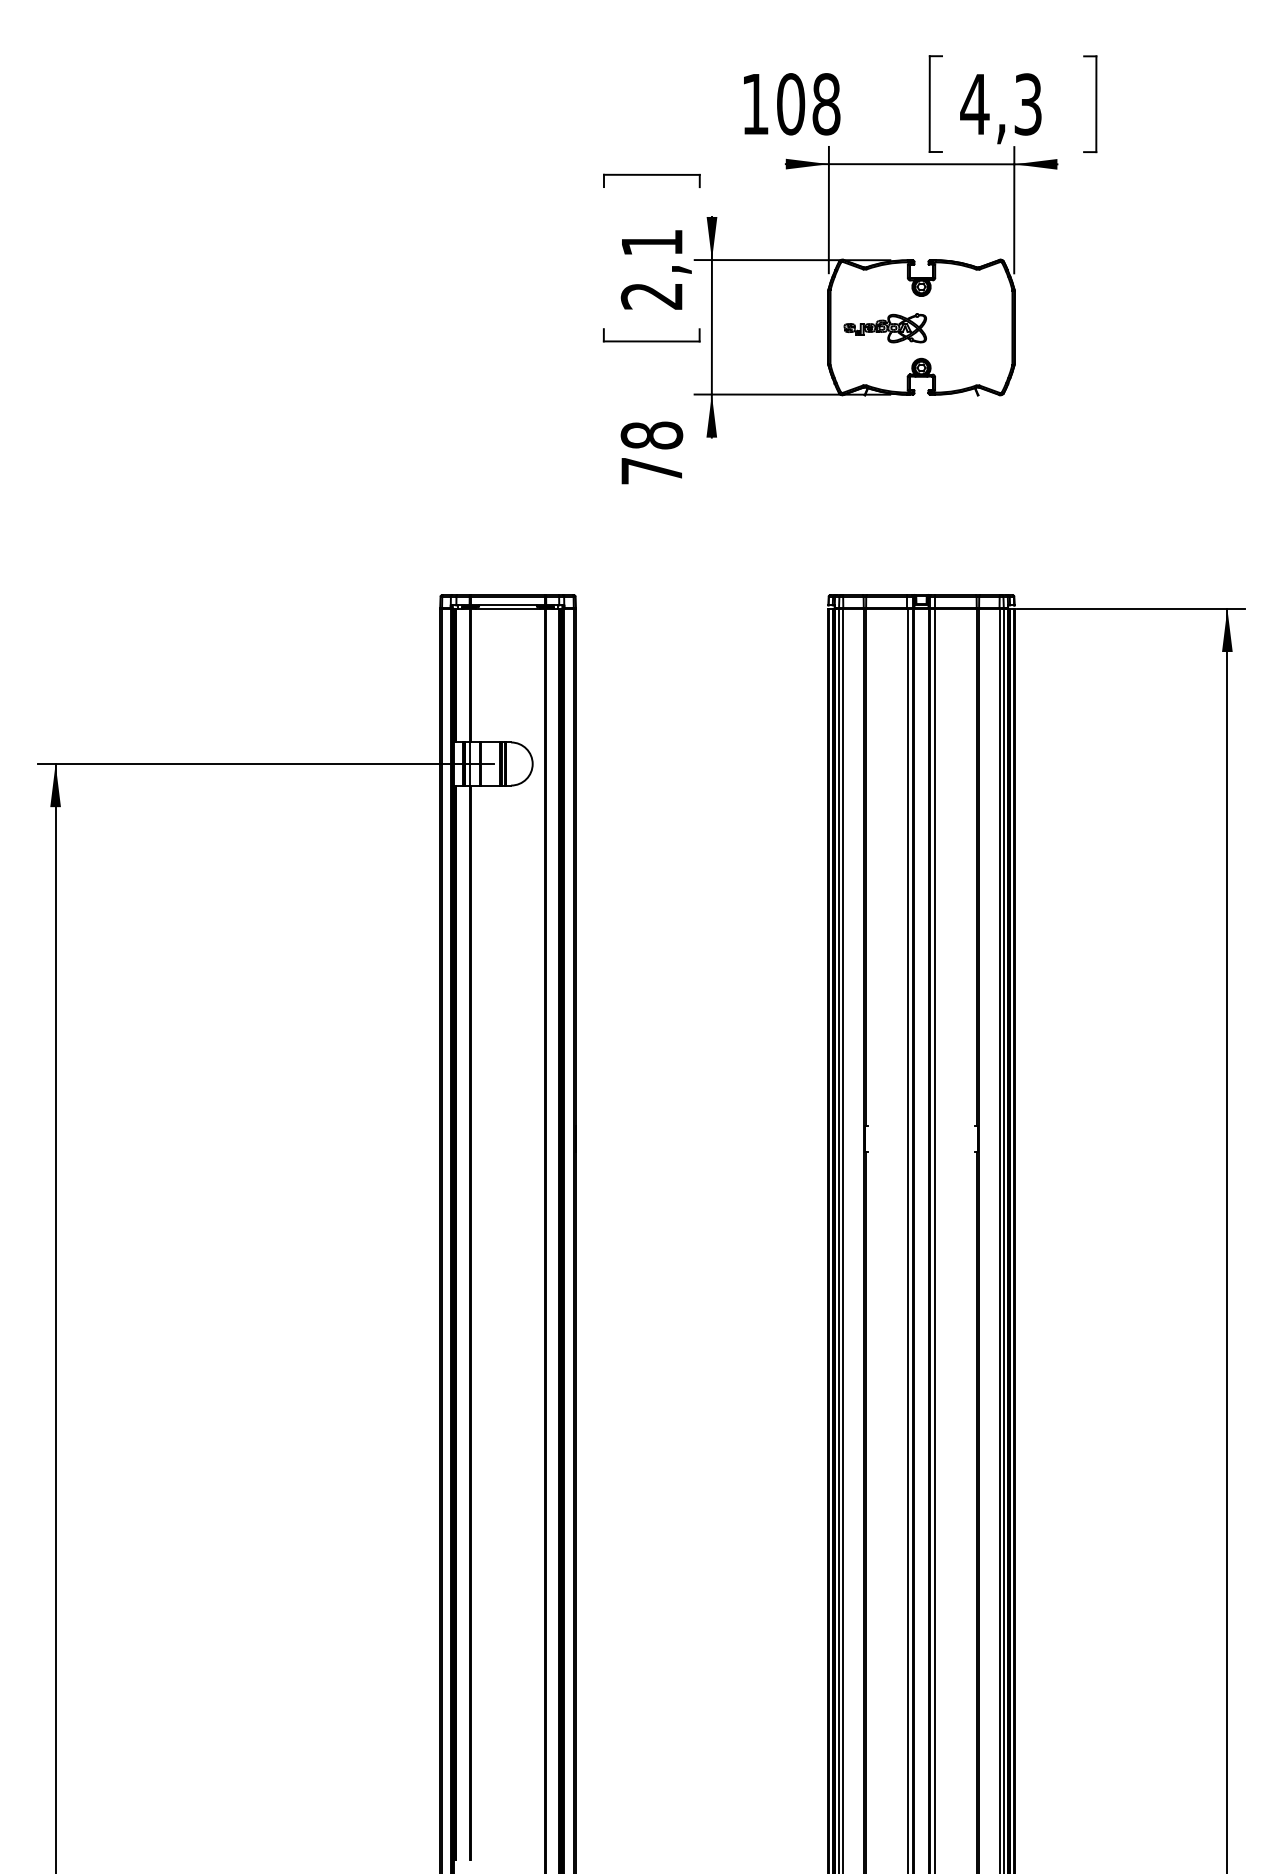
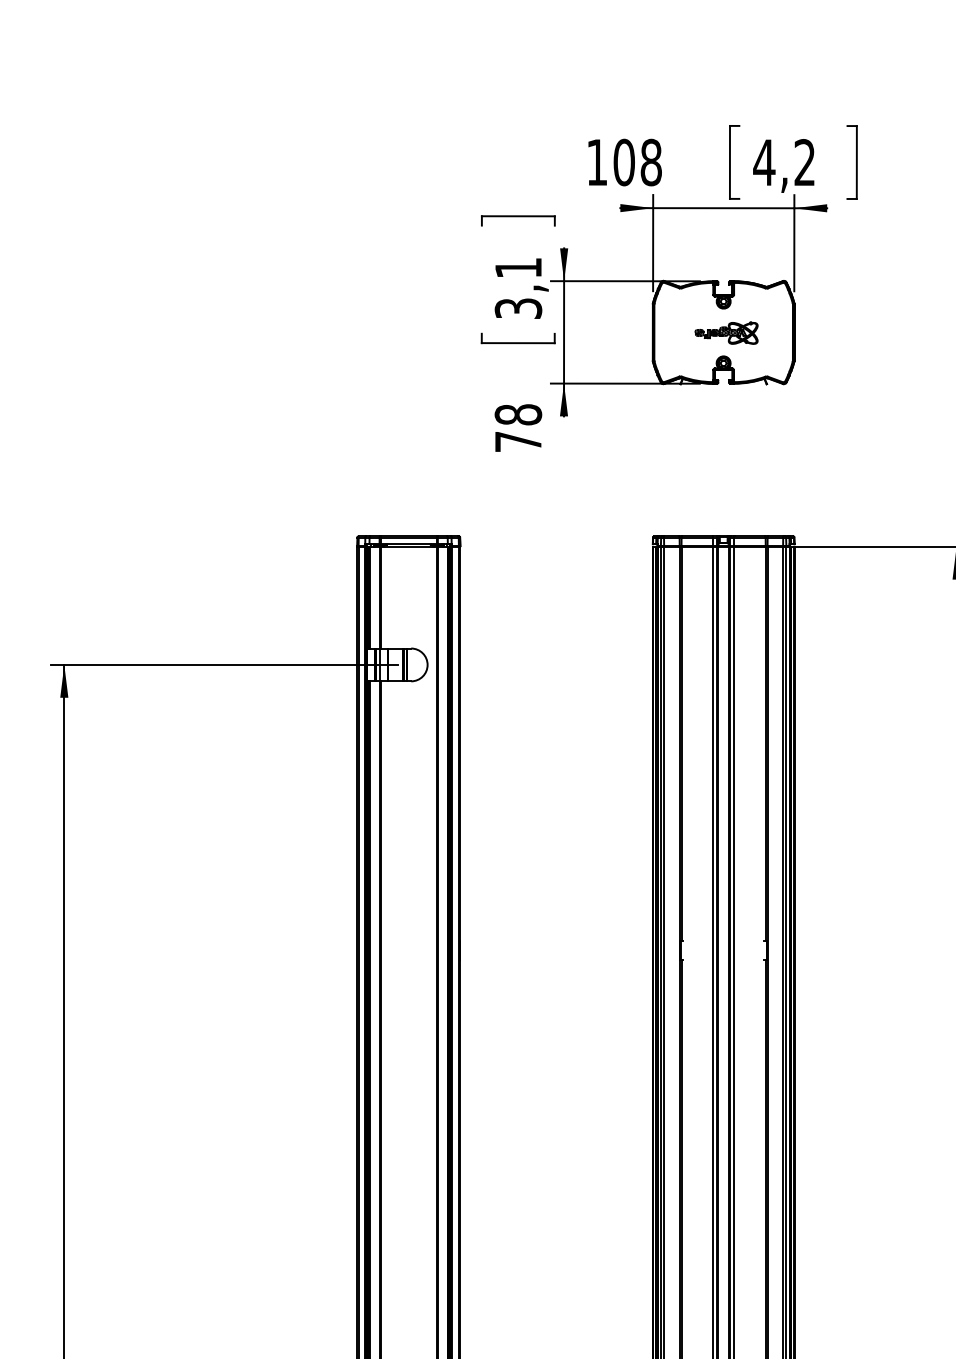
text: (1027, 104) -> (804, 162), 4,3 -> 4,2
text: (652, 295) -> (518, 308), 2,1 -> 3,1
part: (884, 328) -> (725, 333), moved

